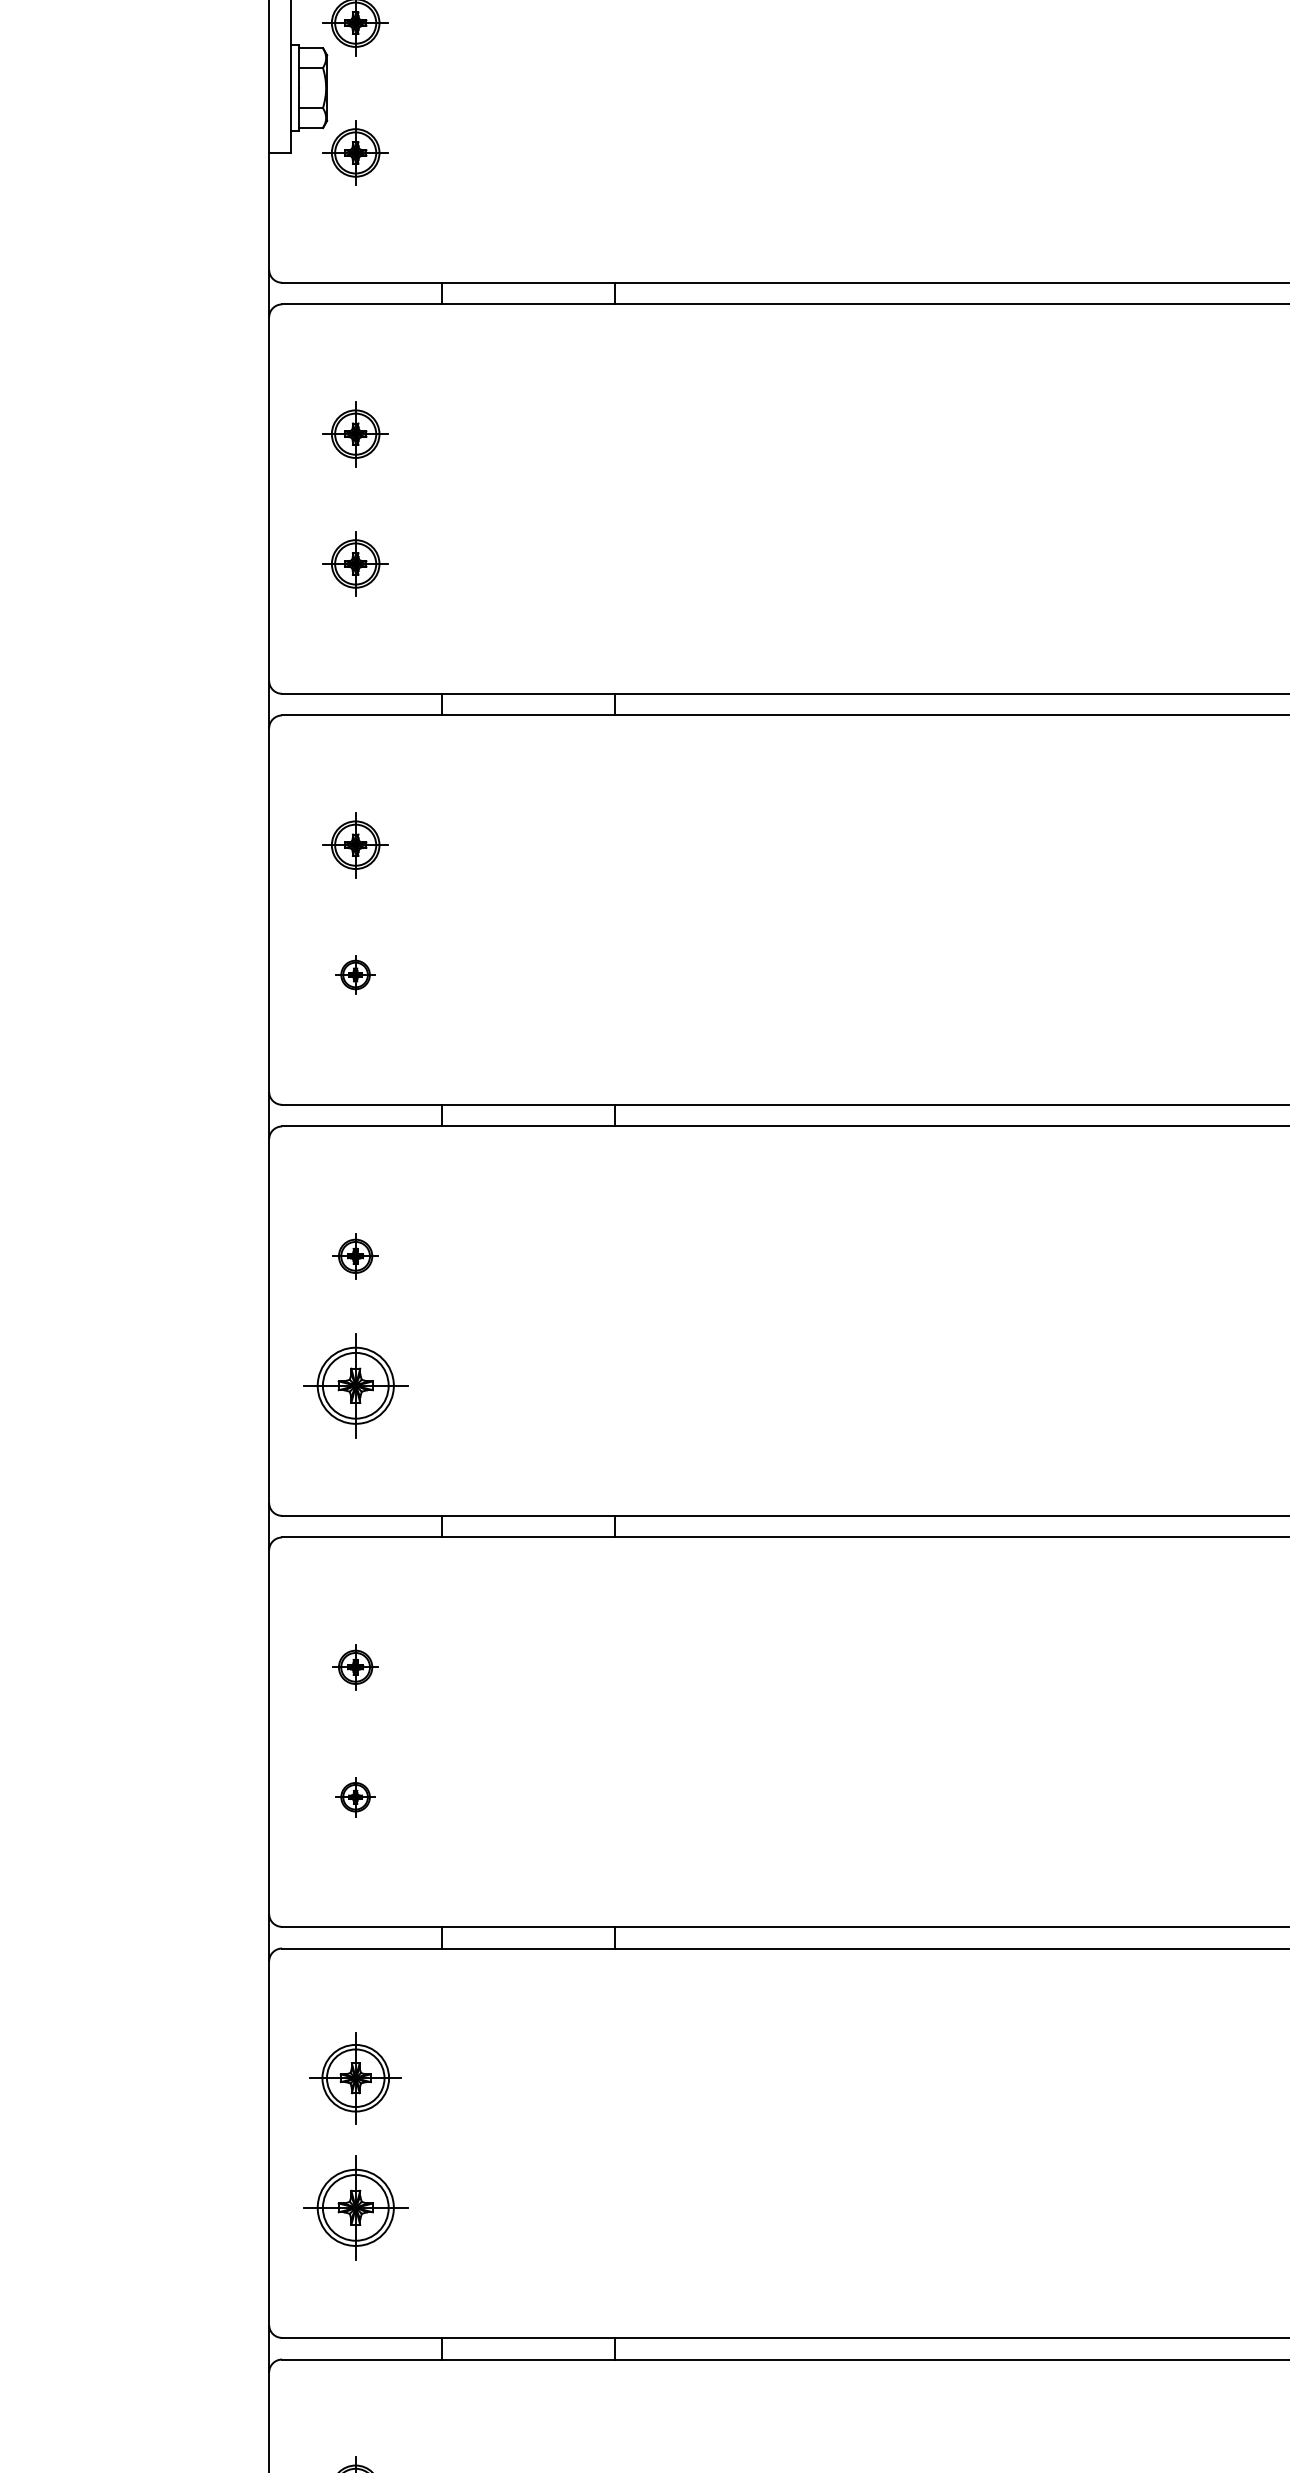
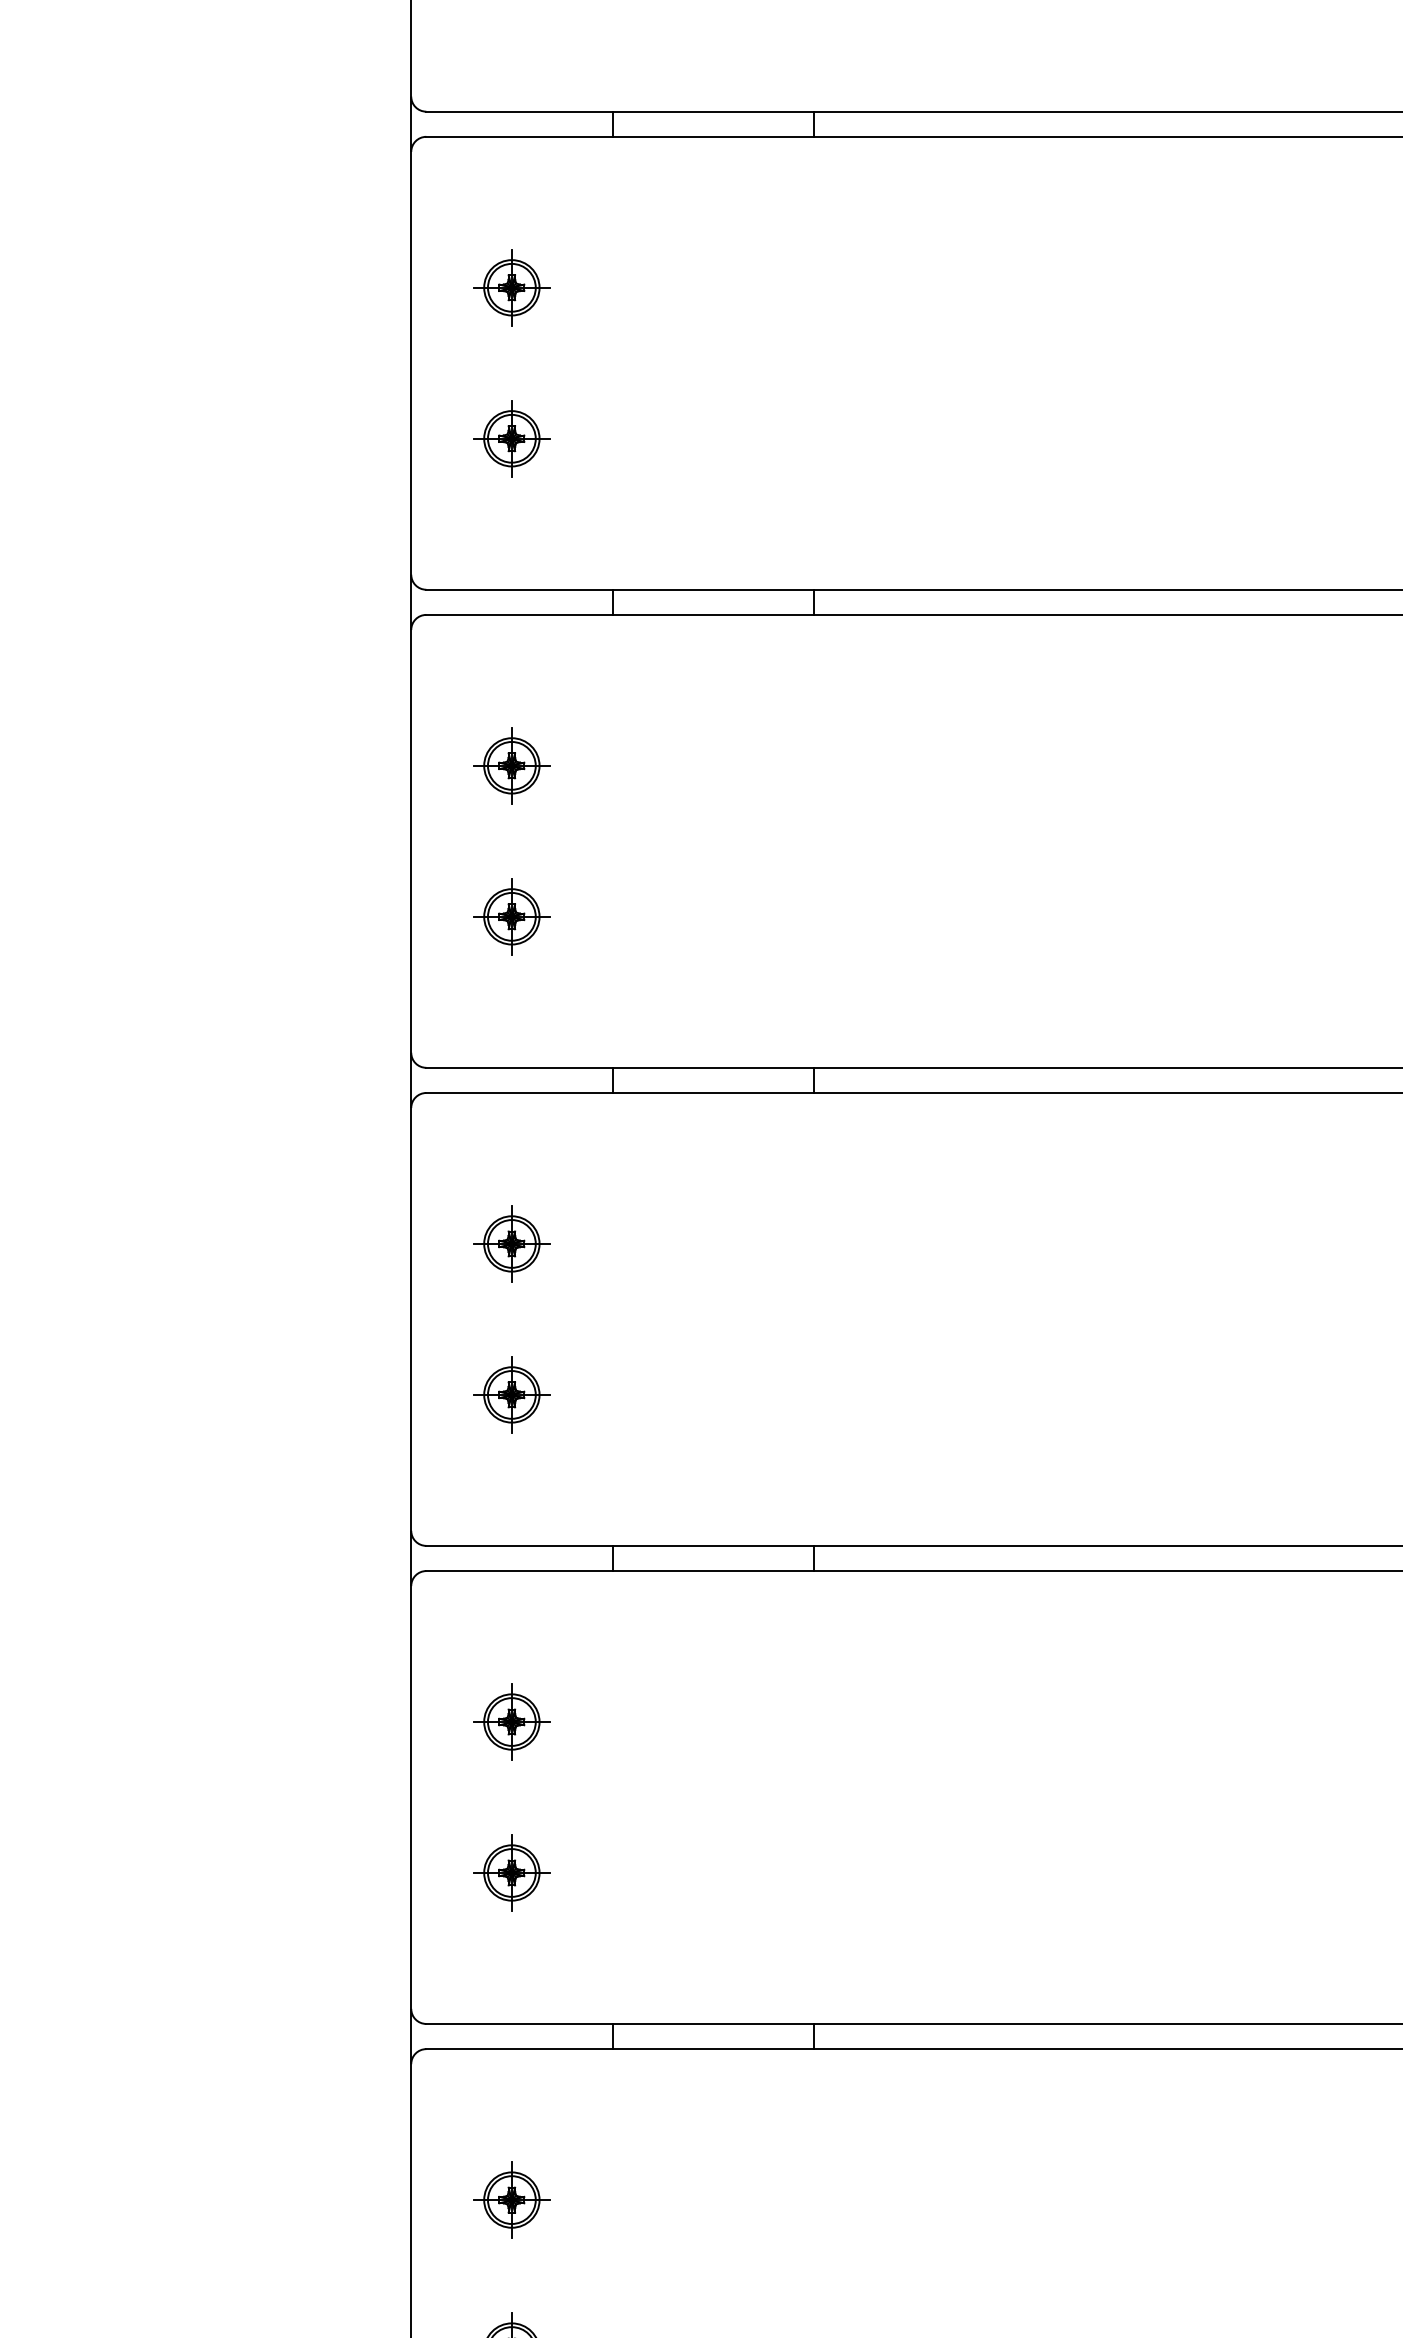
part: (355, 974) -> (511, 438), size x1.67
part: (355, 1256) -> (511, 766), size x1.43
part: (355, 1386) -> (511, 917), size x0.62
part: (355, 1667) -> (511, 1244), size x1.43
part: (355, 1797) -> (511, 1395), size x1.67
part: (355, 2078) -> (511, 1722), size x0.71
part: (355, 2208) -> (511, 1873), size x0.62

